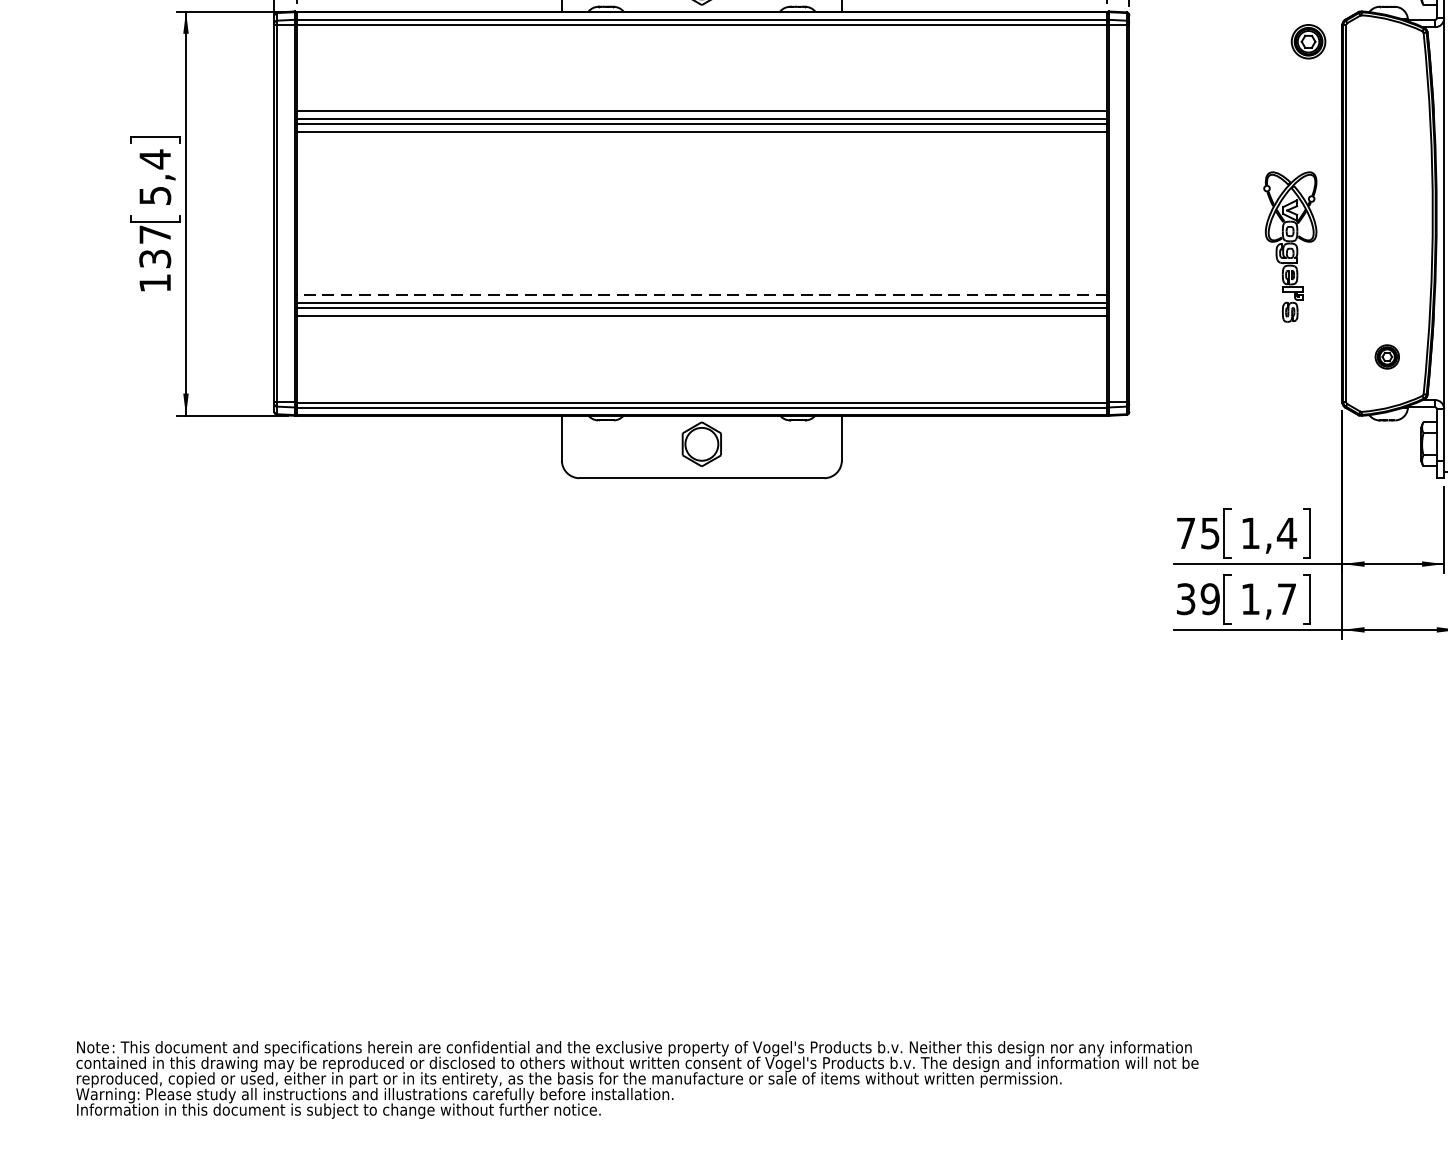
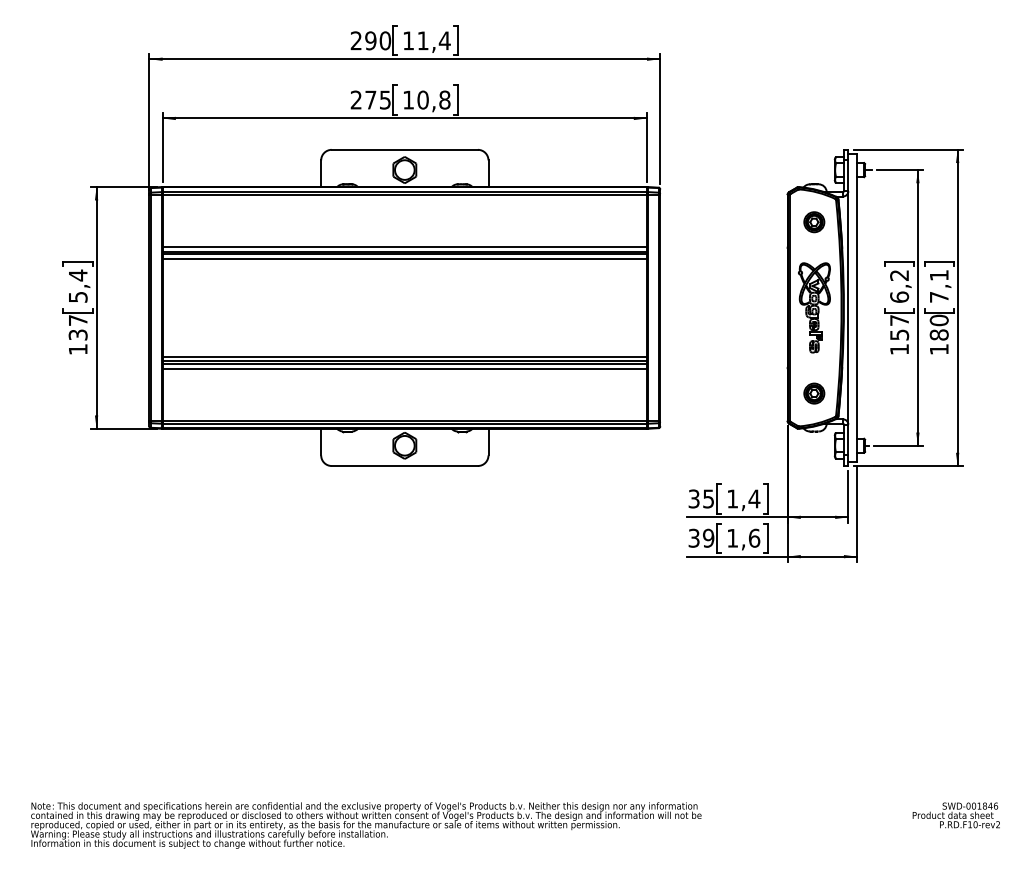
part: (1308, 42) -> (814, 222), moved
part: (1290, 246) -> (814, 307), moved
line: (701, 294) -> (404, 356), dashed -> solid
part: (1387, 356) -> (814, 393), size x1.43
text: (1184, 532) -> (693, 498), 75 -> 35
text: (1287, 597) -> (754, 537), 1,7 -> 1,6

